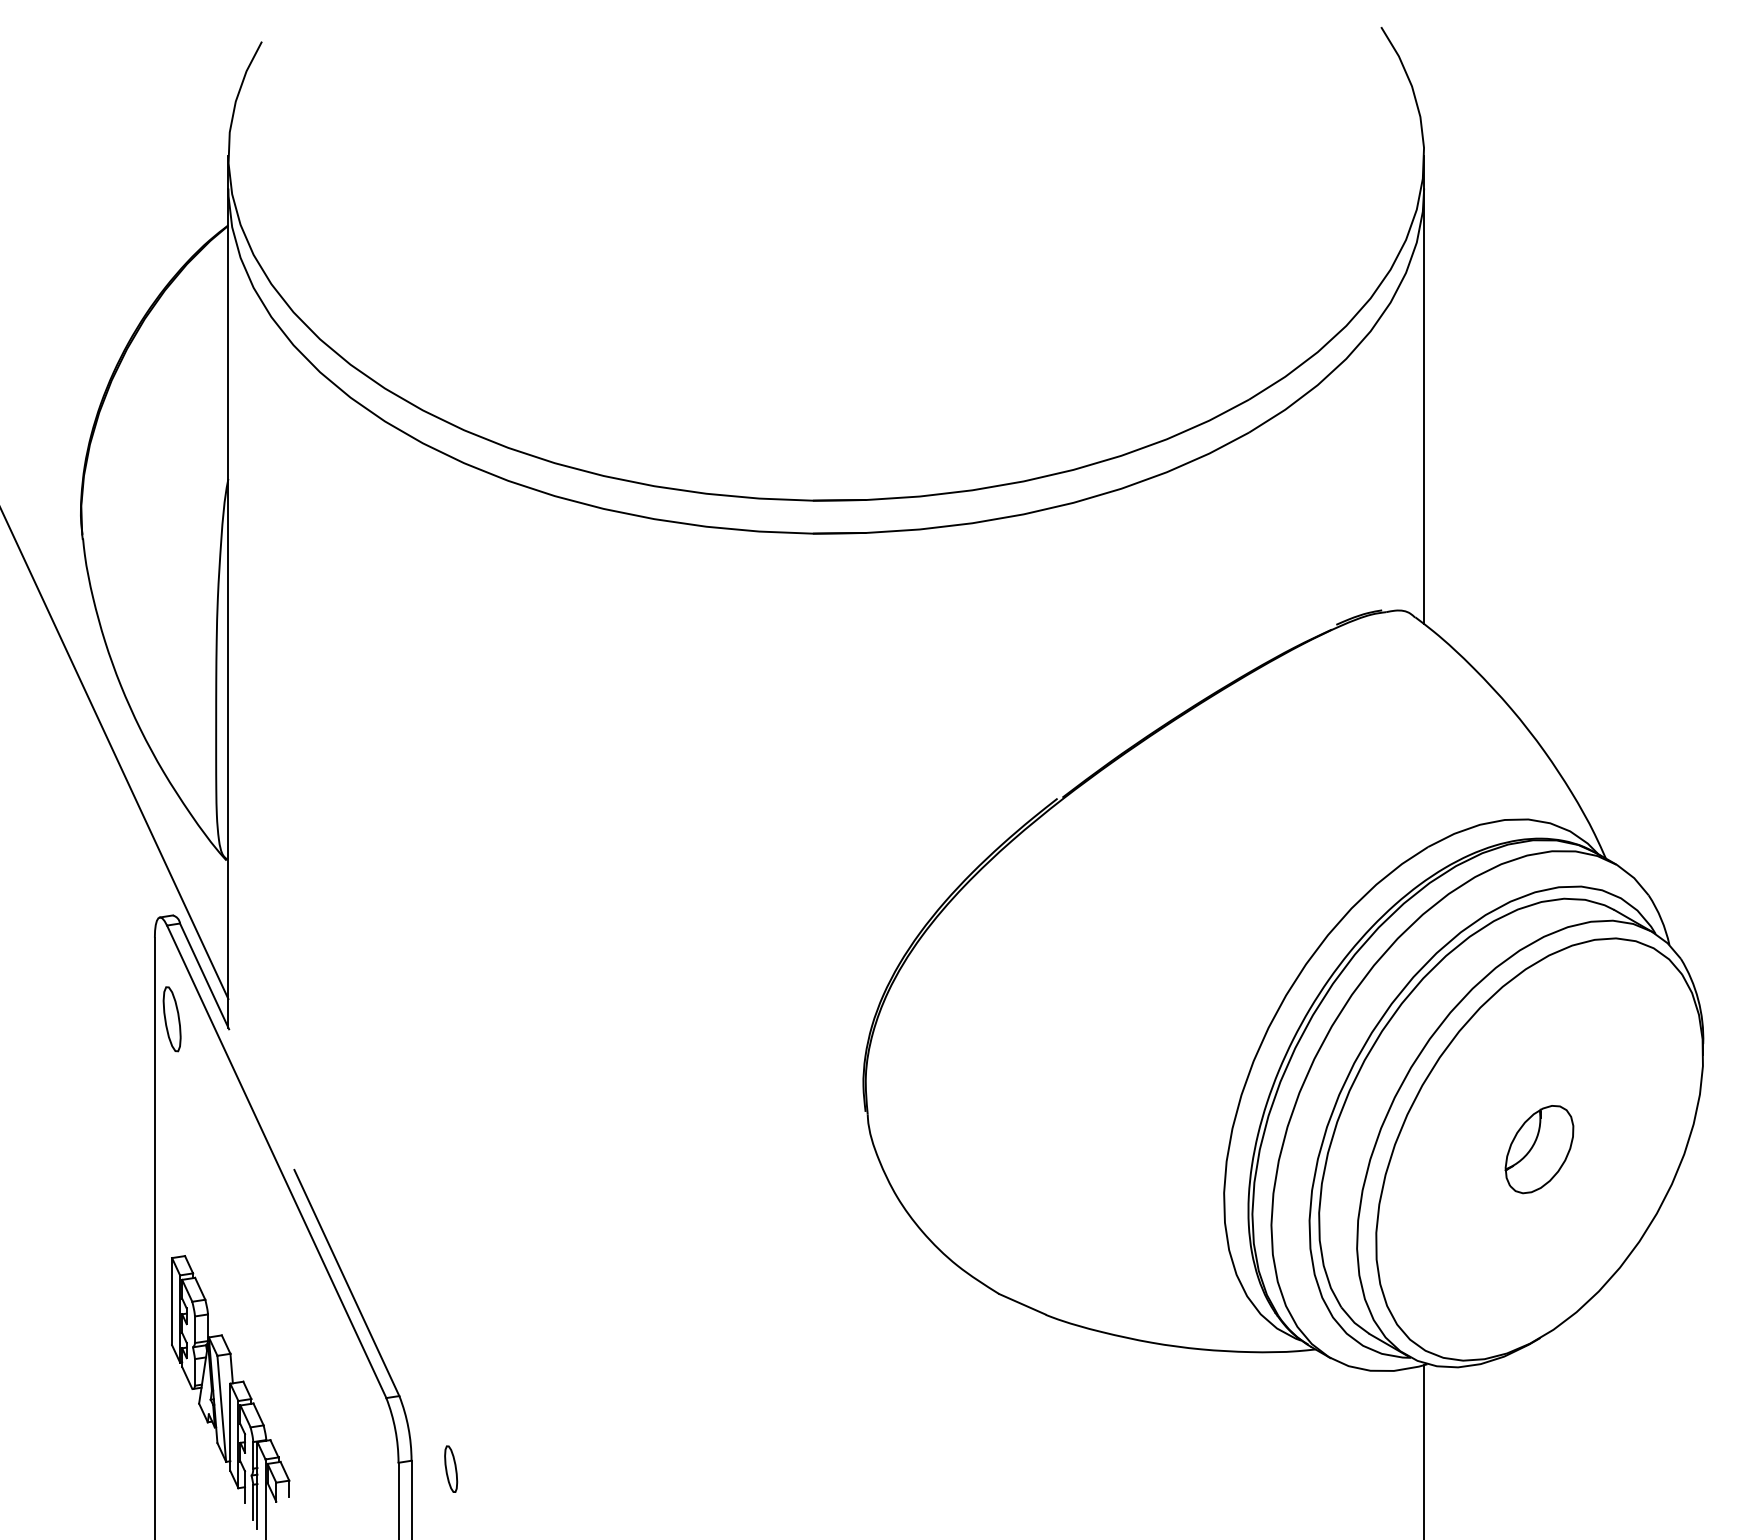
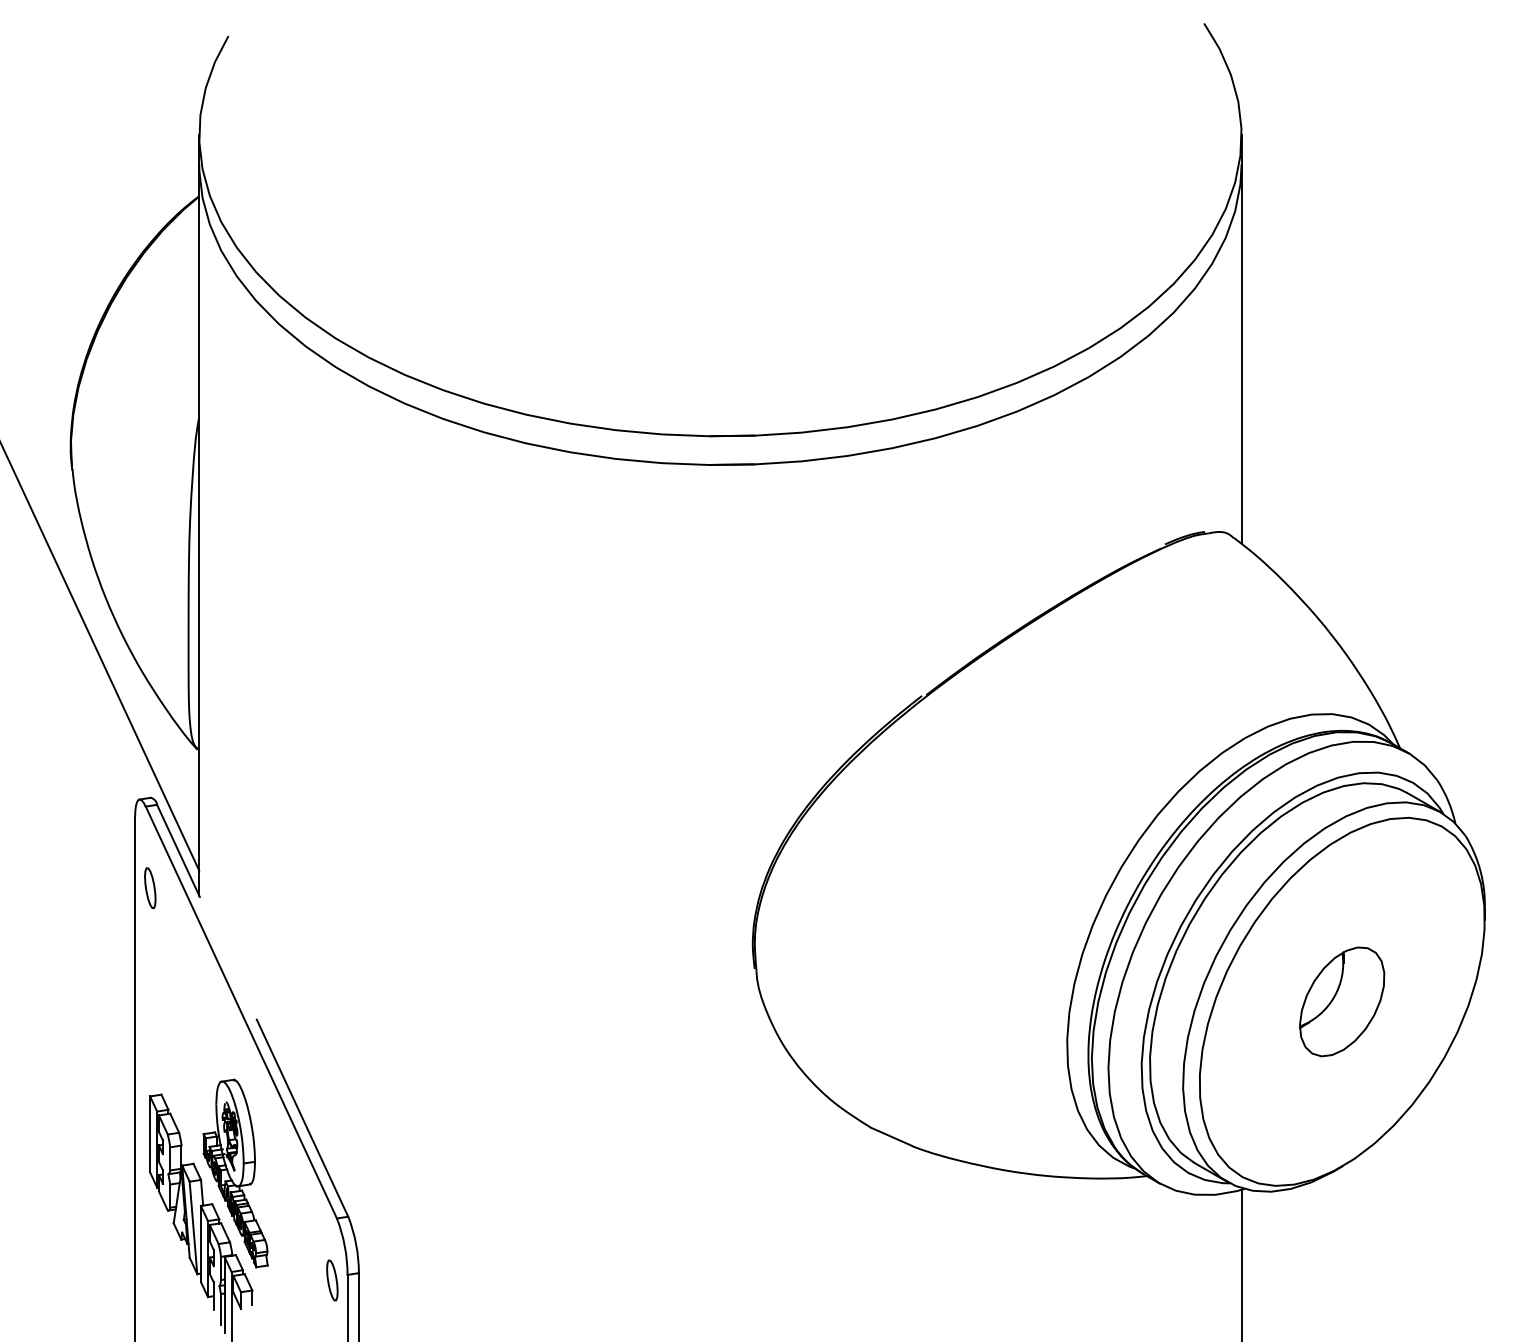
part: (172, 1018) -> (150, 887), size x0.71
part: (1539, 1149) -> (1342, 1001), size x1.43
part: (269, 1346) -> (235, 1173), added
part: (451, 1468) -> (332, 1279), moved

